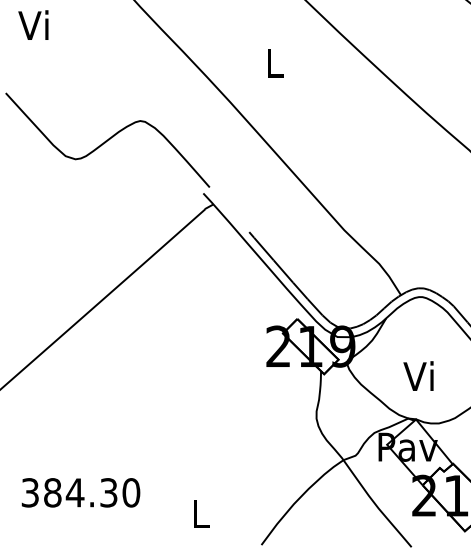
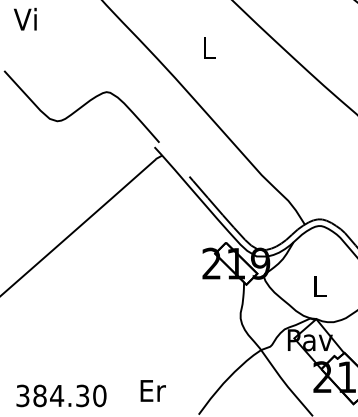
text: (417, 375) -> (317, 285), Vi -> L
text: (81, 492) -> (61, 395), moved
text: (200, 513) -> (152, 390), L -> Er

